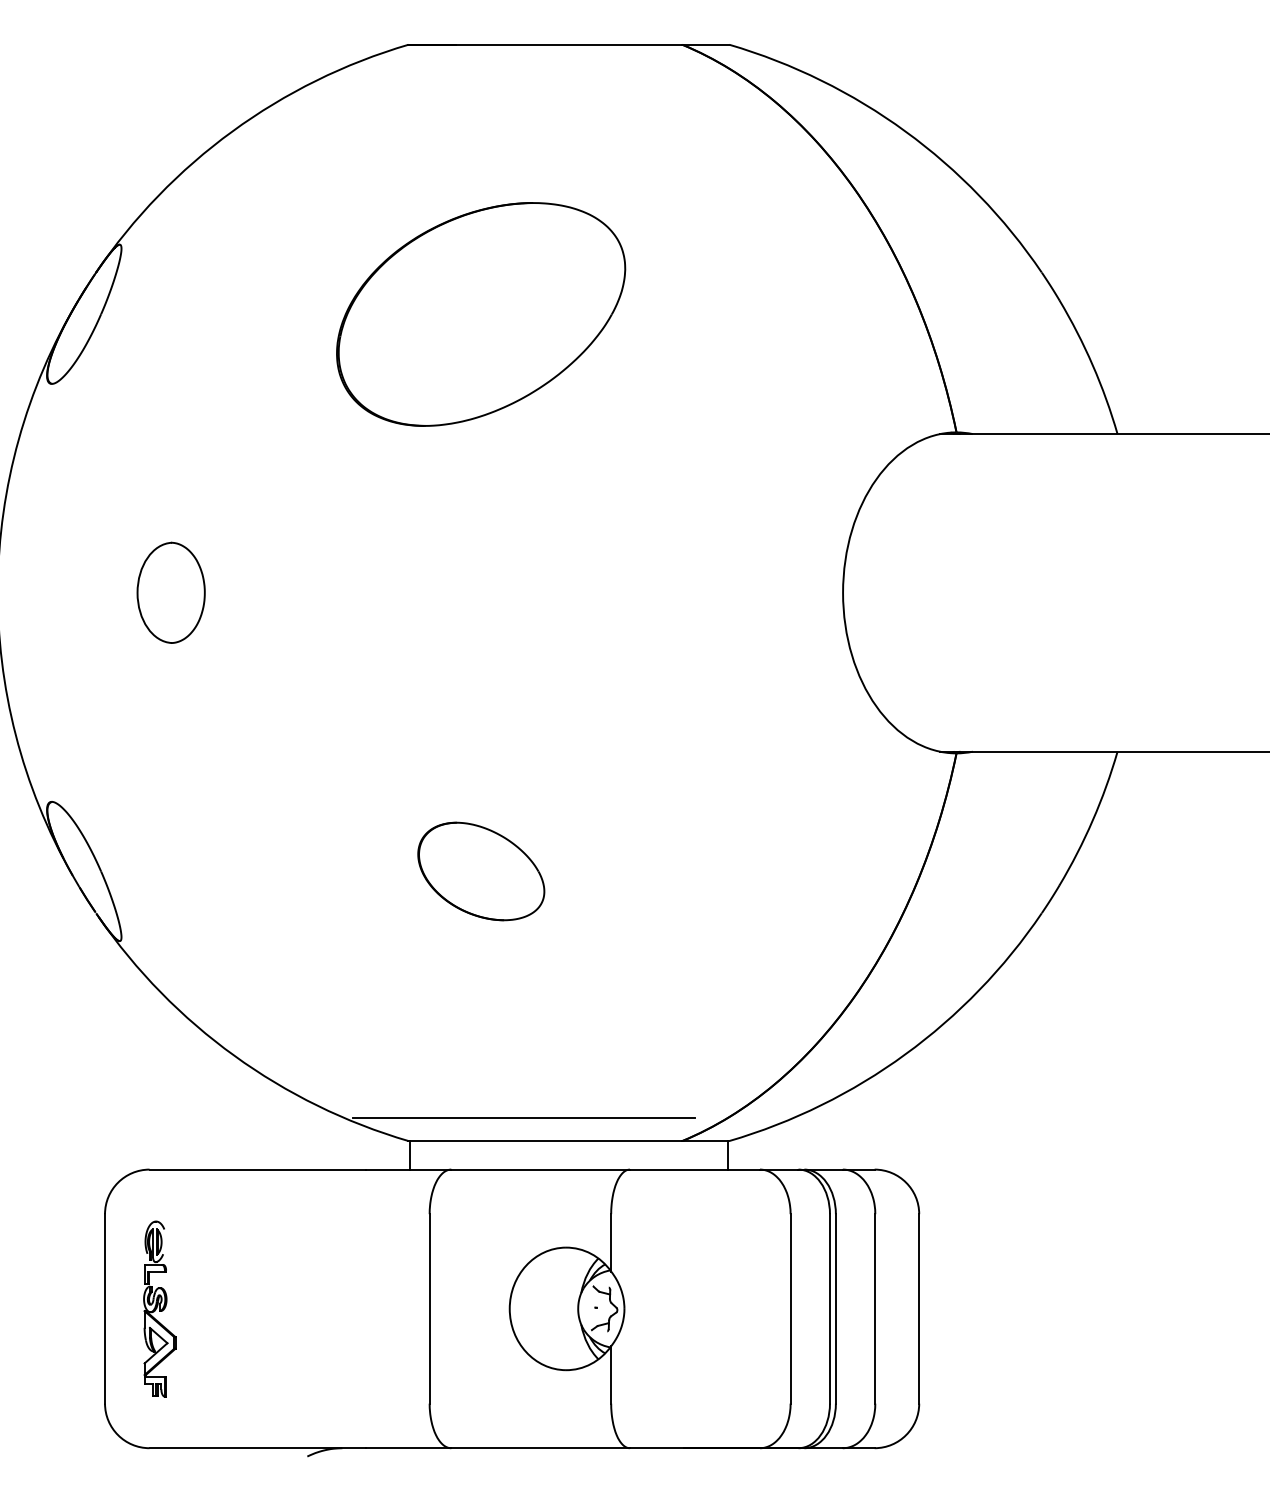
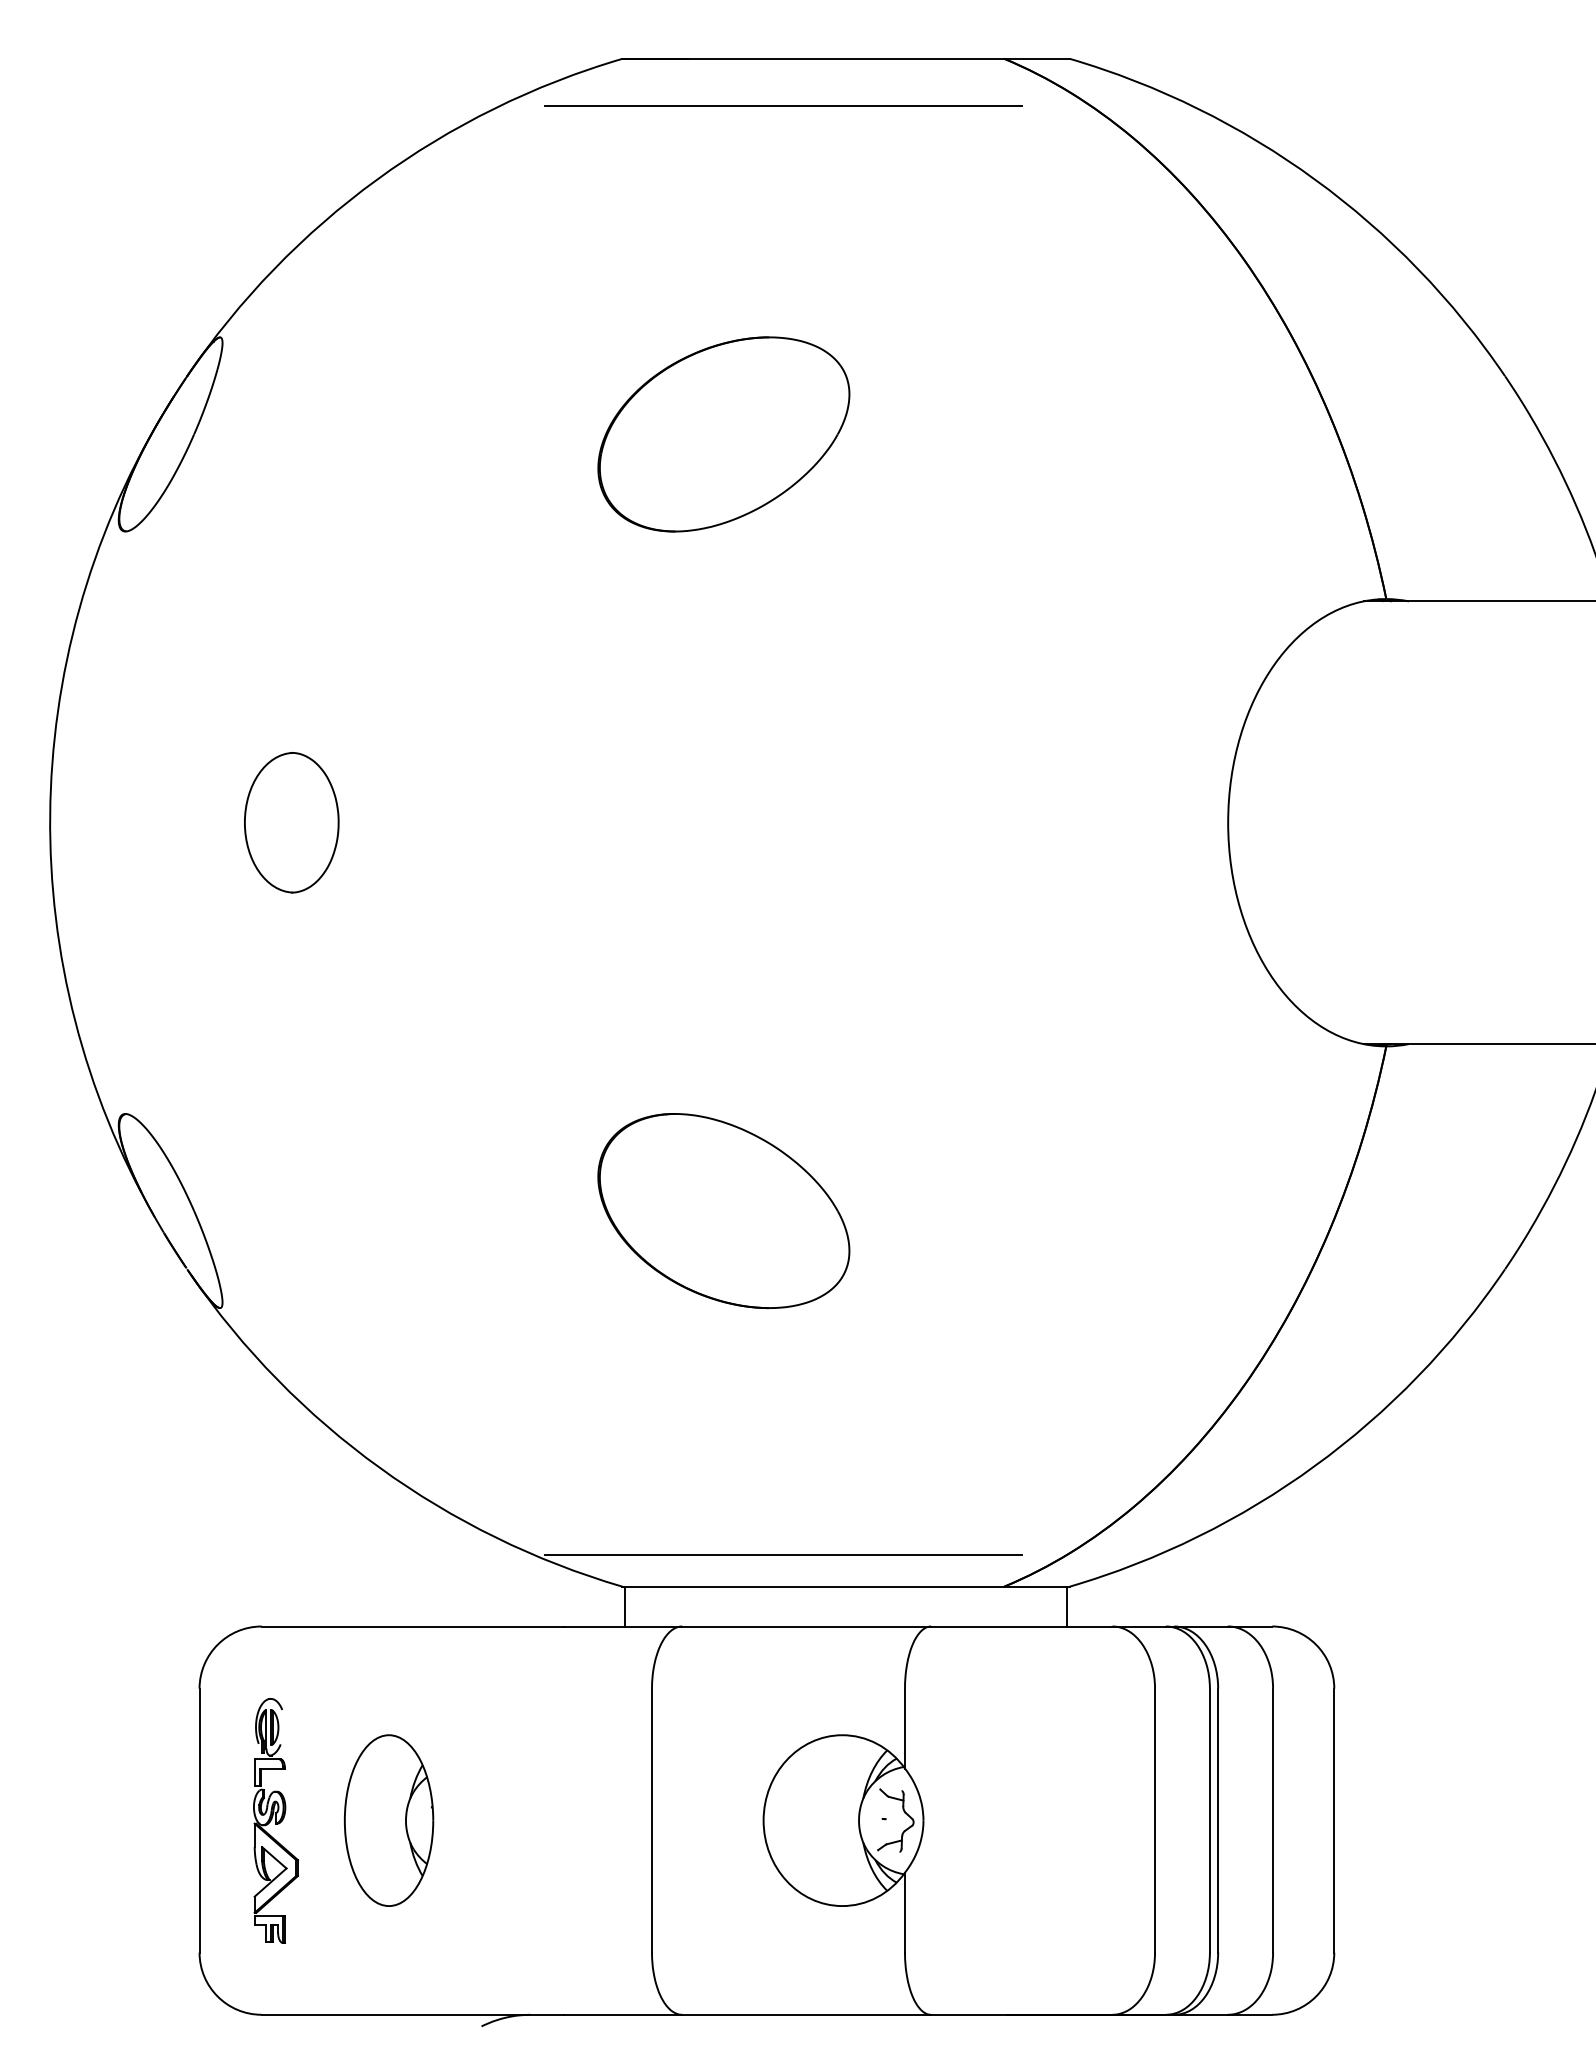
line: (524, 78) -> (784, 105), added
part: (481, 313) -> (724, 433), size x0.62
part: (481, 871) -> (724, 1211), size x1.43
part: (240, 1308) -> (388, 1820), added

